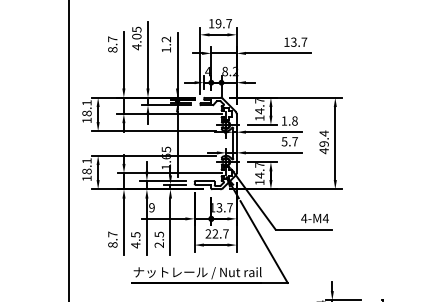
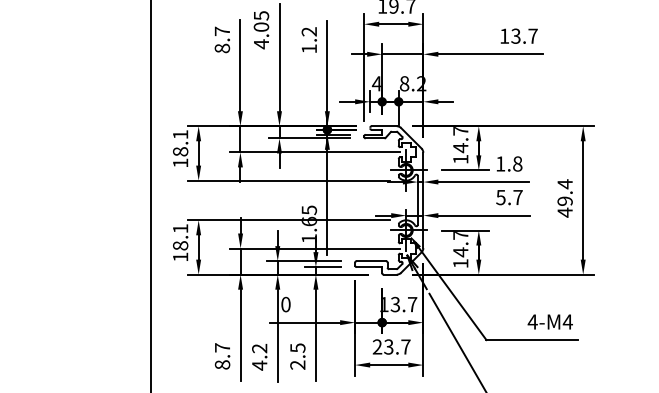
text: (151, 207) -> (285, 304), 9 -> 0
text: (135, 234) -> (259, 347), 4.5 -> 4.2
text: (215, 234) -> (388, 347), 22.7 -> 23.7

